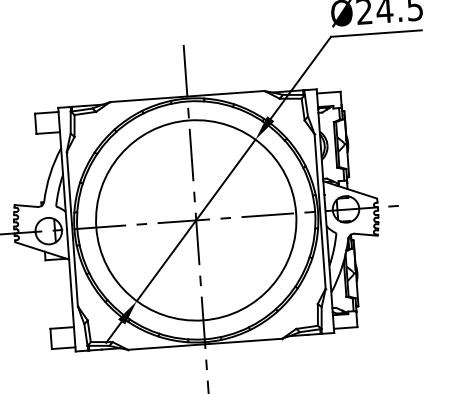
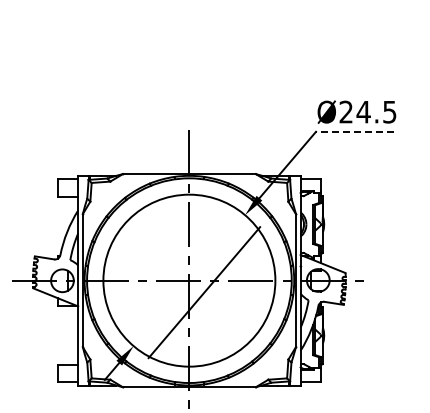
line: (375, 33) -> (354, 131), solid -> dashed
line: (196, 220) -> (204, 292), moved

